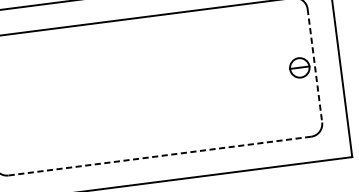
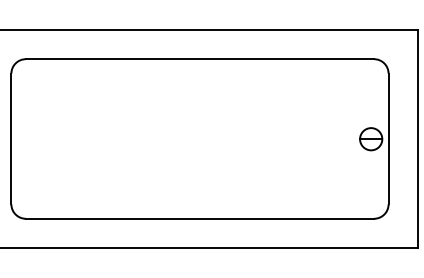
line: (314, 66) -> (388, 139), dashed -> solid
line: (159, 155) -> (199, 218), dashed -> solid

